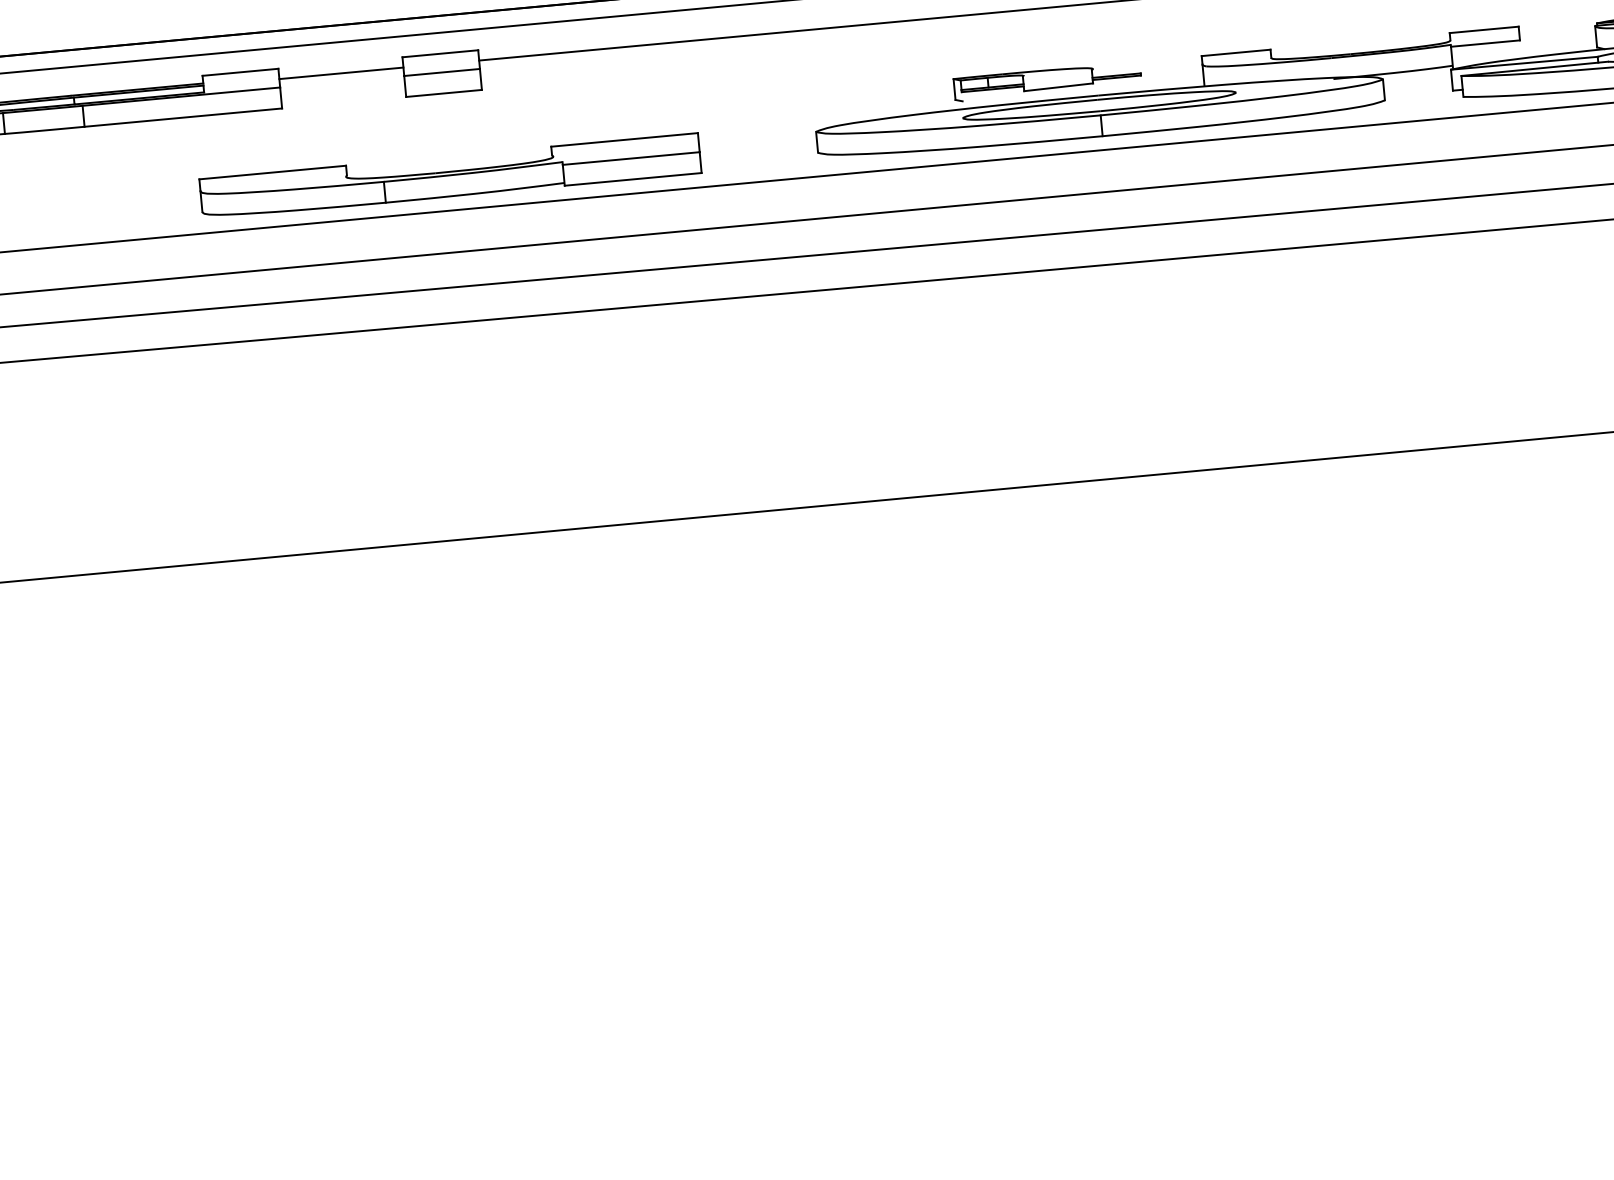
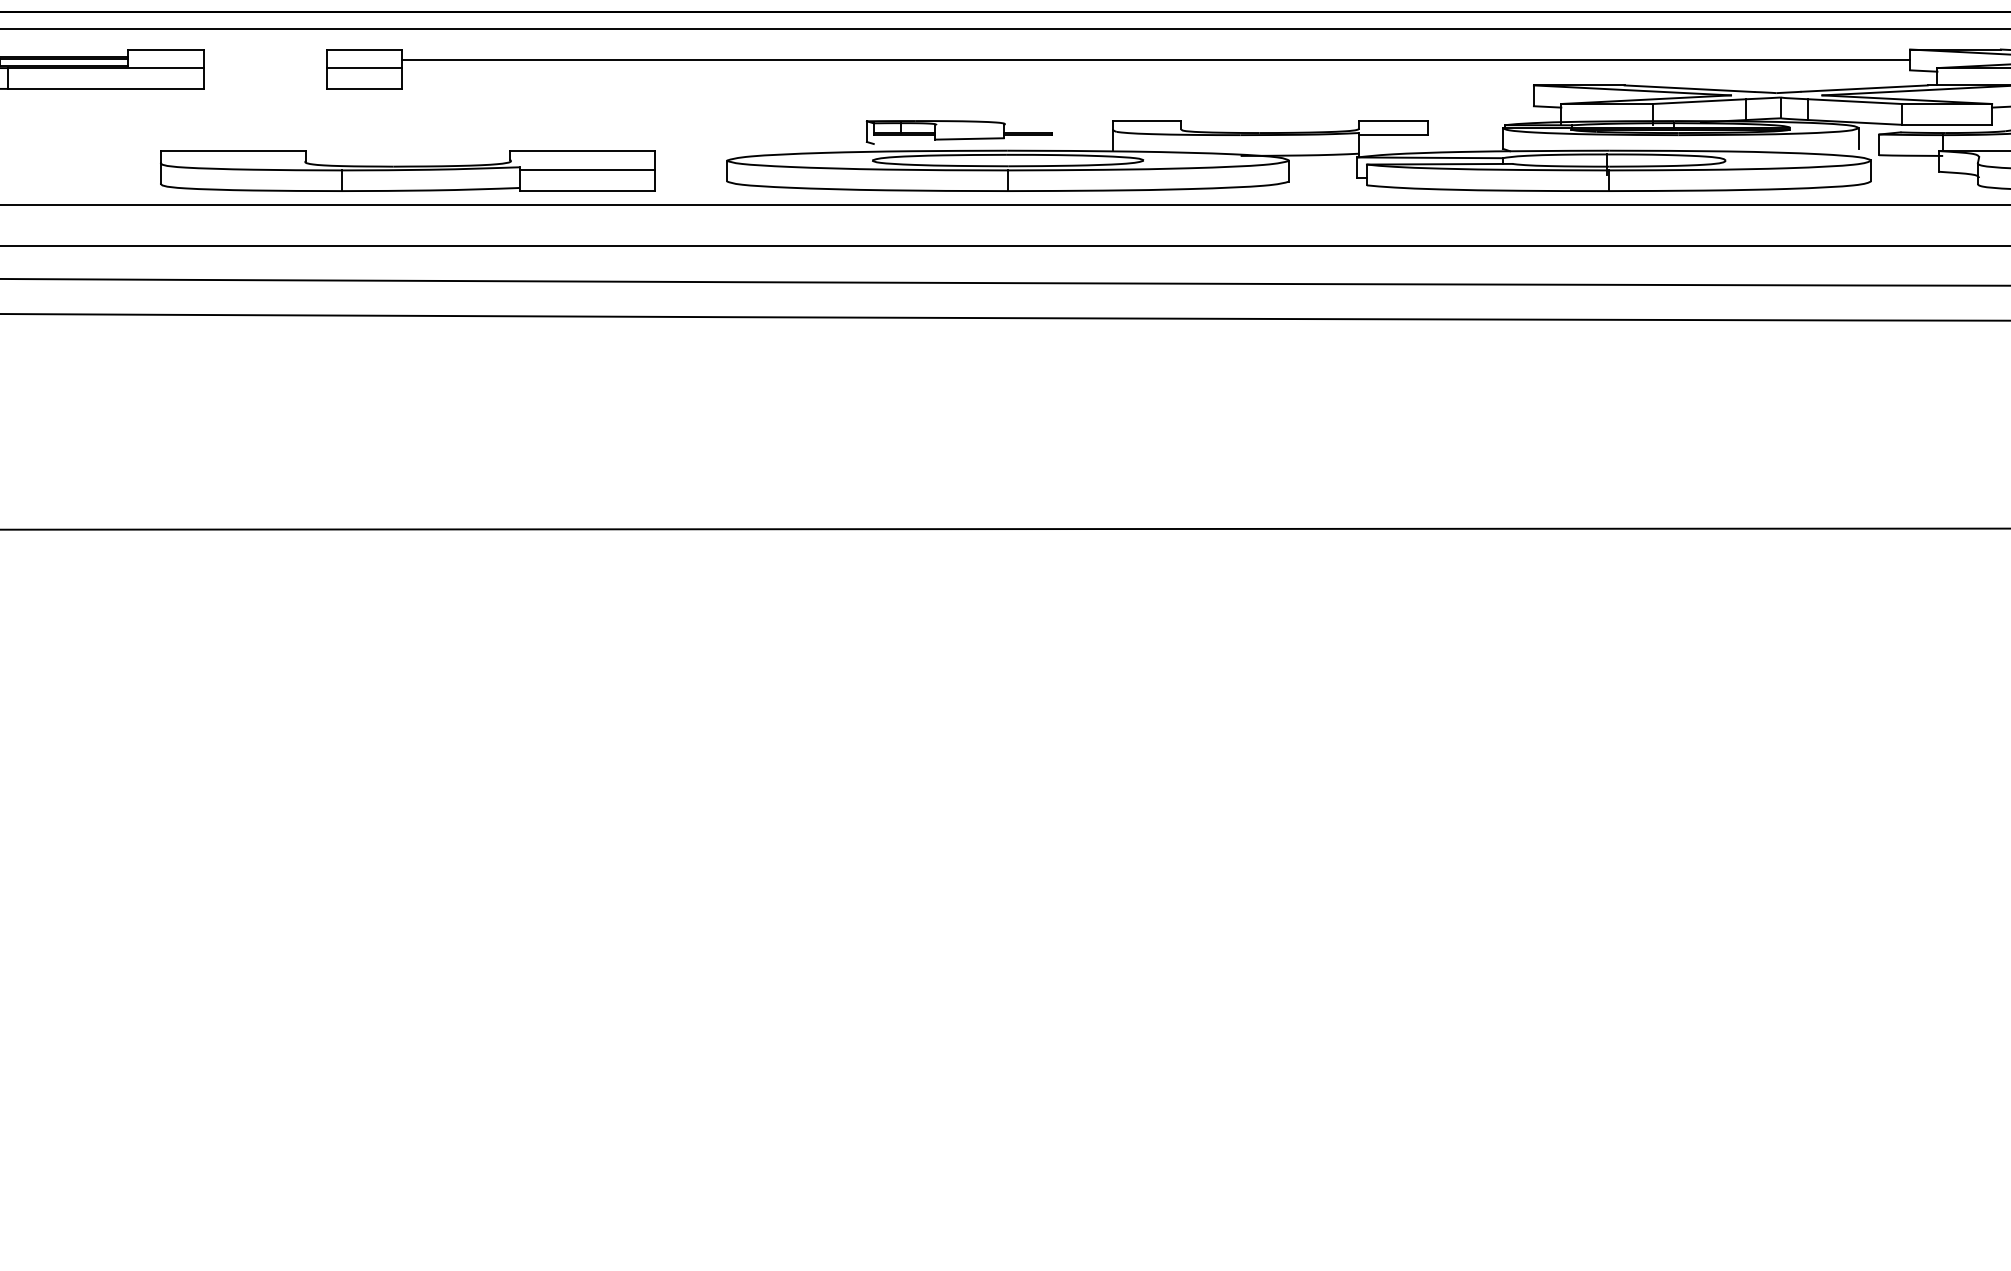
line: (340, 73) -> (264, 59), removed
part: (449, 175) -> (407, 170), moved

